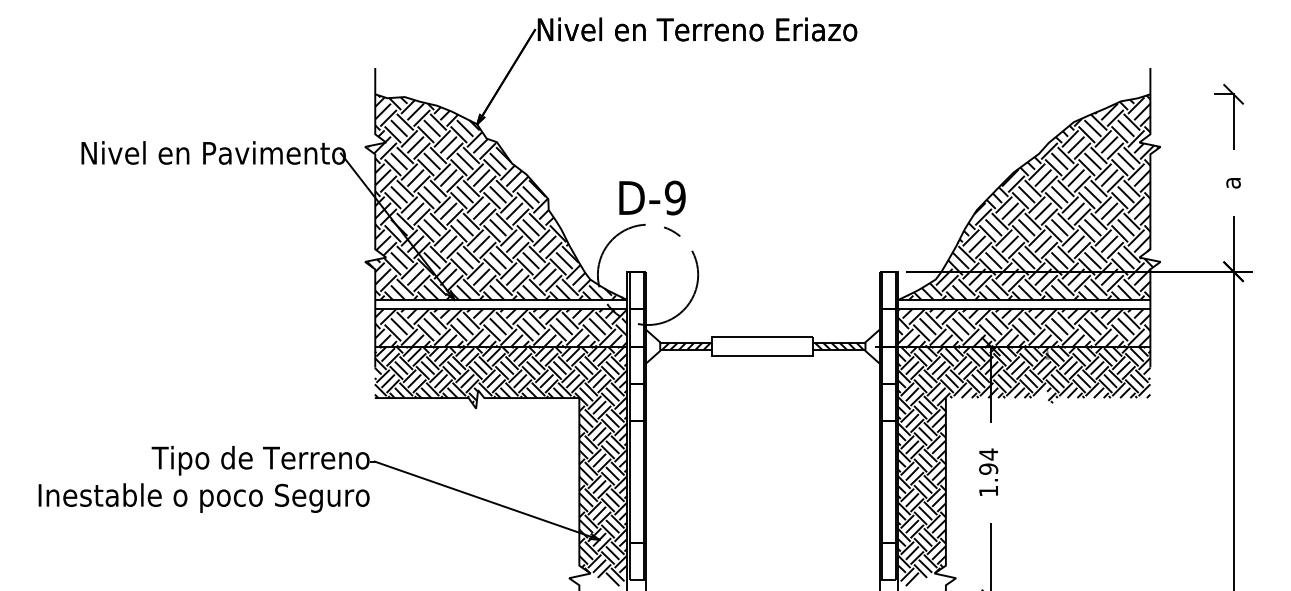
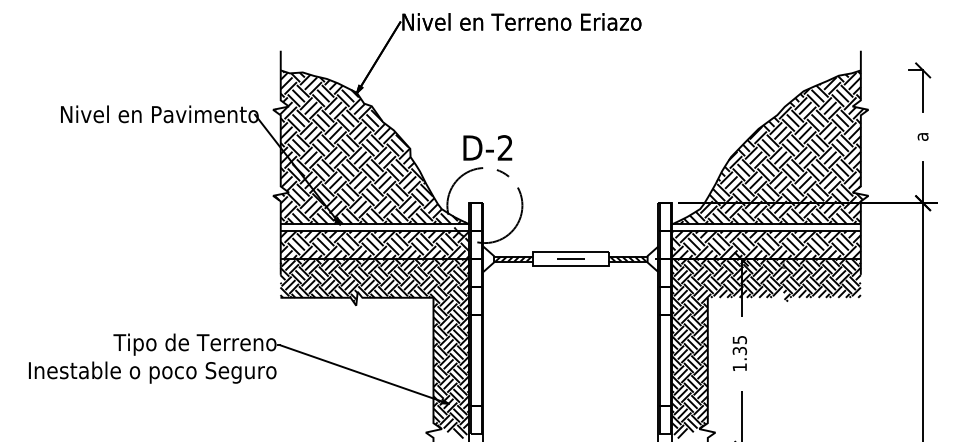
text: (674, 197) -> (504, 147), D-9 -> D-2
line: (762, 346) -> (570, 259), added
text: (988, 461) -> (739, 345), 1.94 -> 1.35

